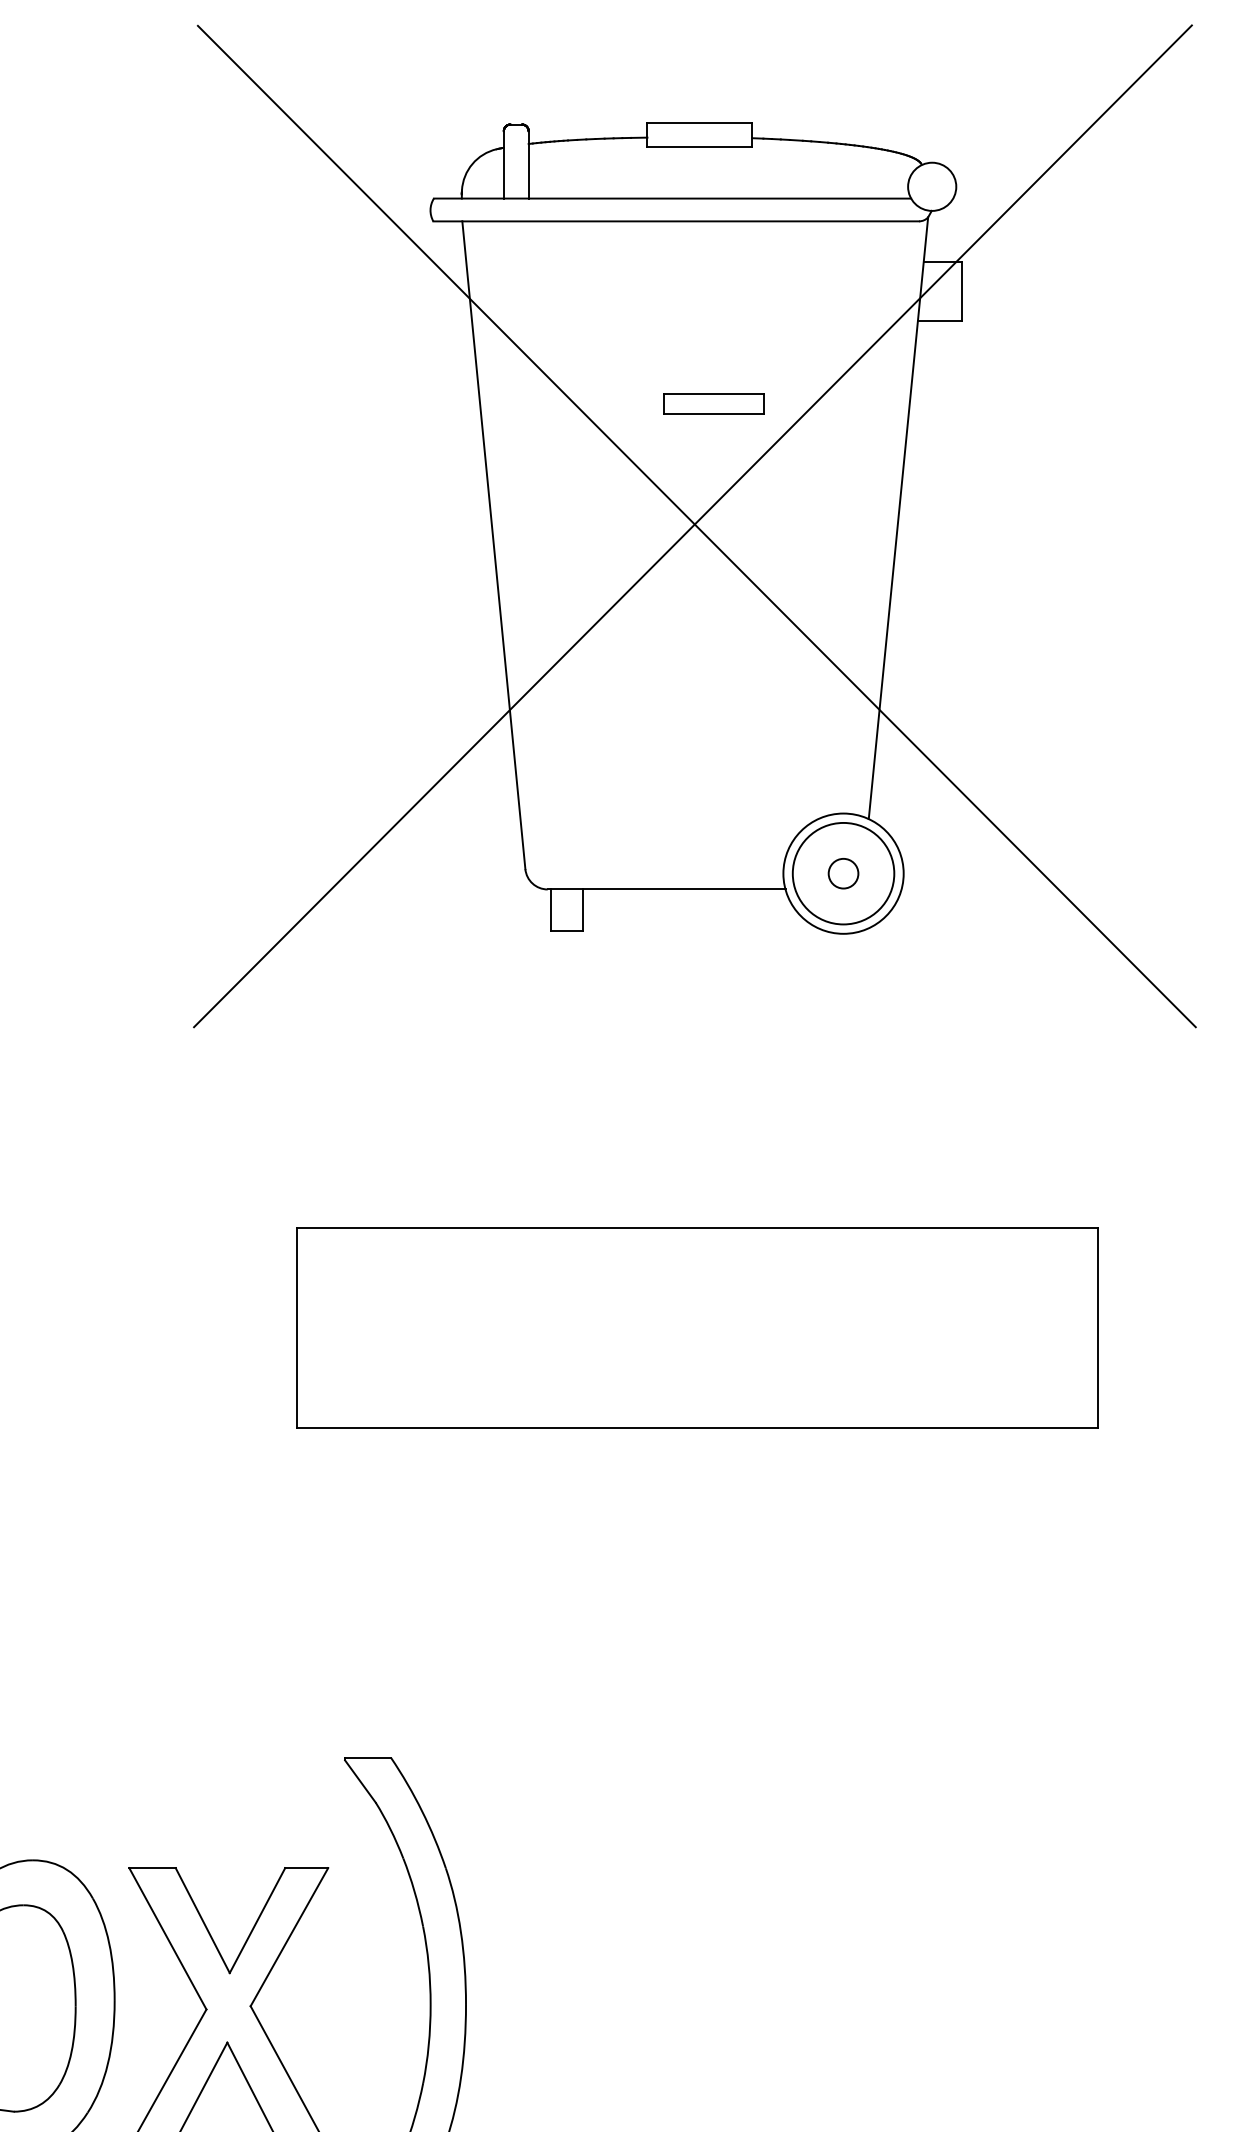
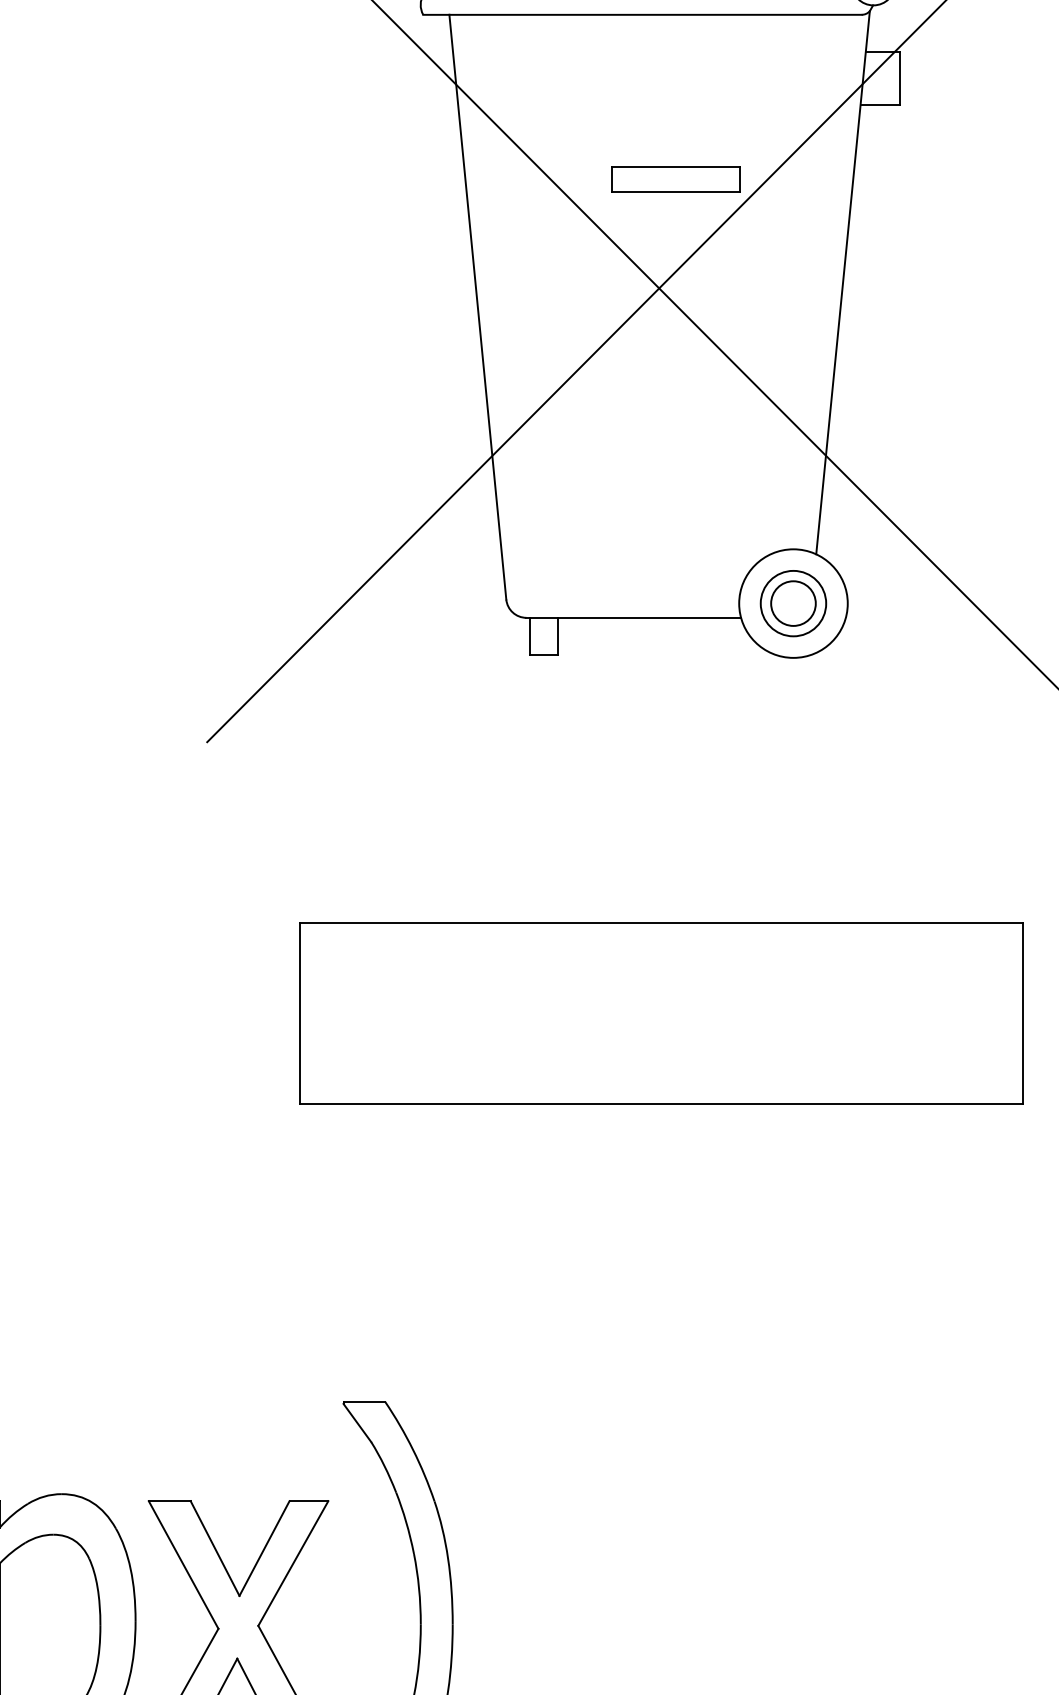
part: (713, 403) -> (676, 179), size x1.43
circle: (843, 873) -> (793, 603), size x0.71
circle: (843, 873) -> (793, 603), size x1.67

